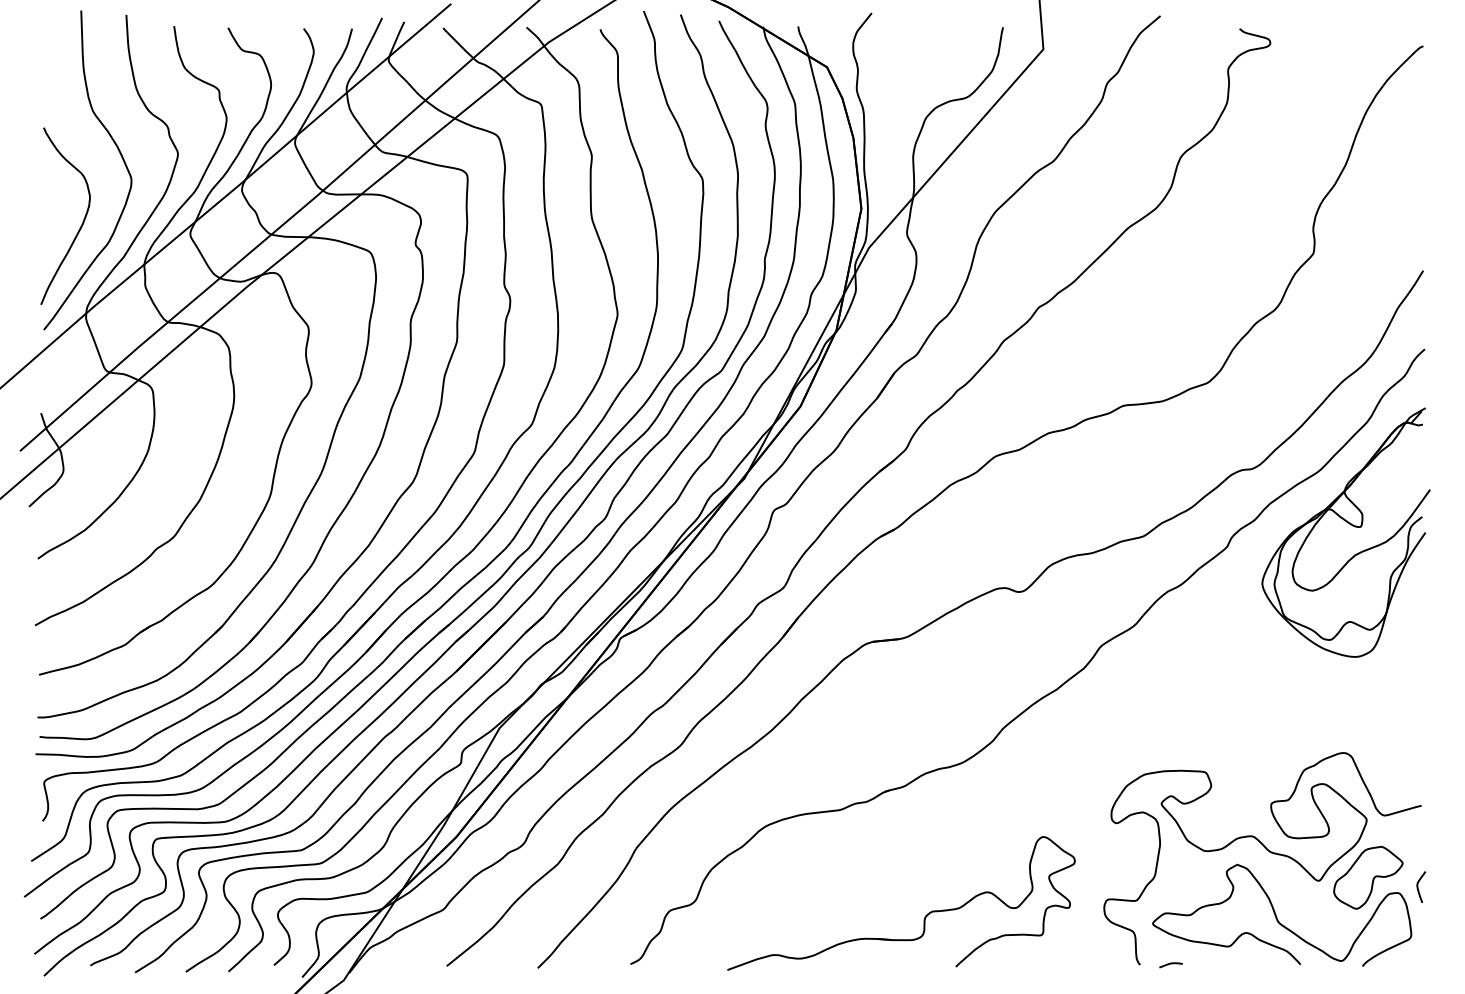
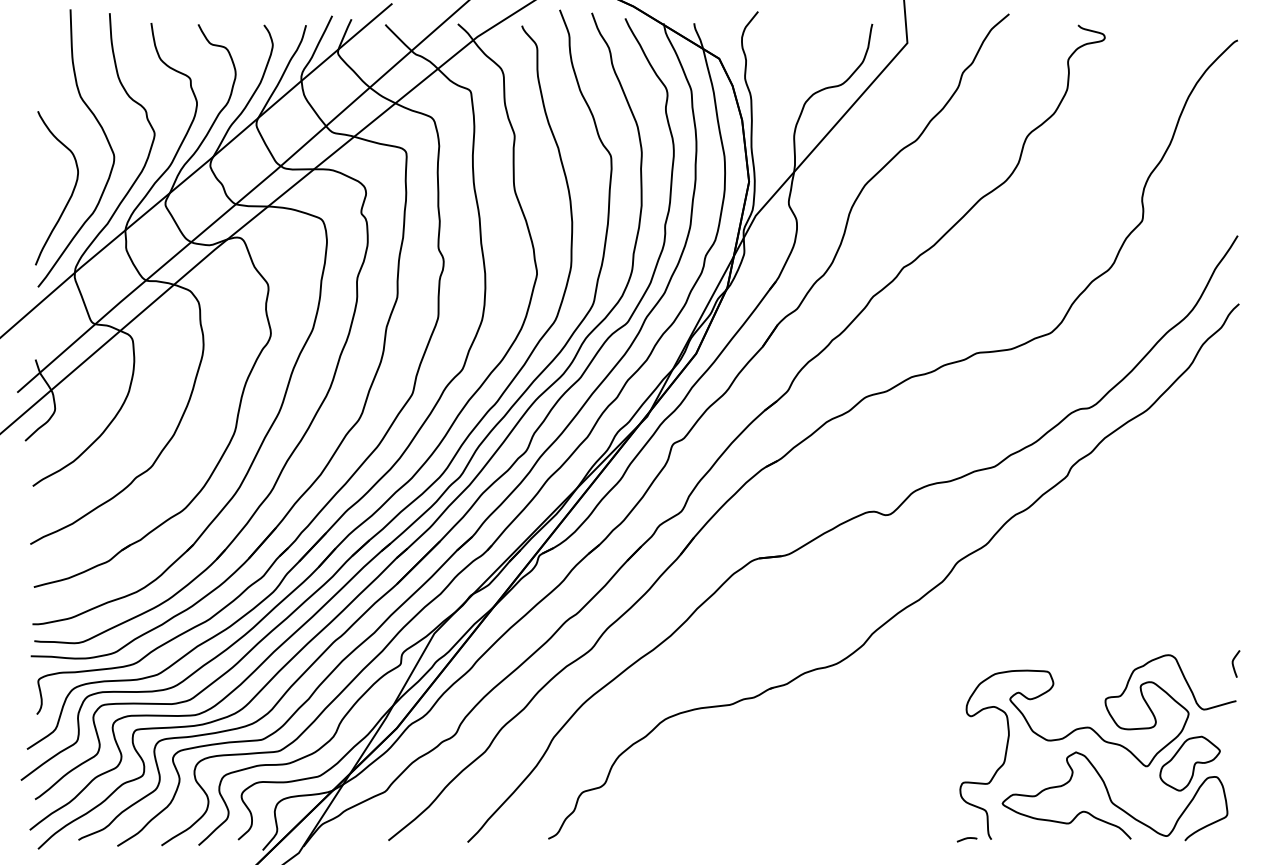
part: (1349, 524) -> (1173, 456), removed
curve: (1418, 886) -> (1233, 663), moved
part: (924, 916) -> (804, 797), removed
curve: (1170, 964) -> (966, 839), moved

